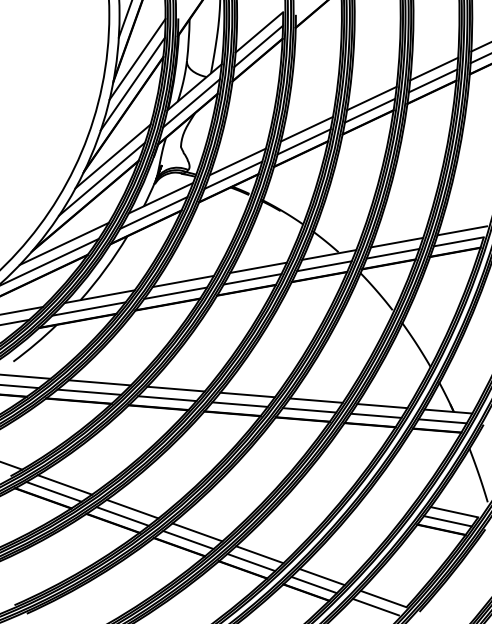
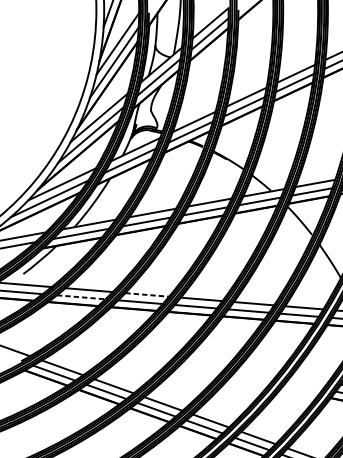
line: (176, 389) -> (147, 295), solid -> dashed
line: (89, 392) -> (81, 297), solid -> dashed

